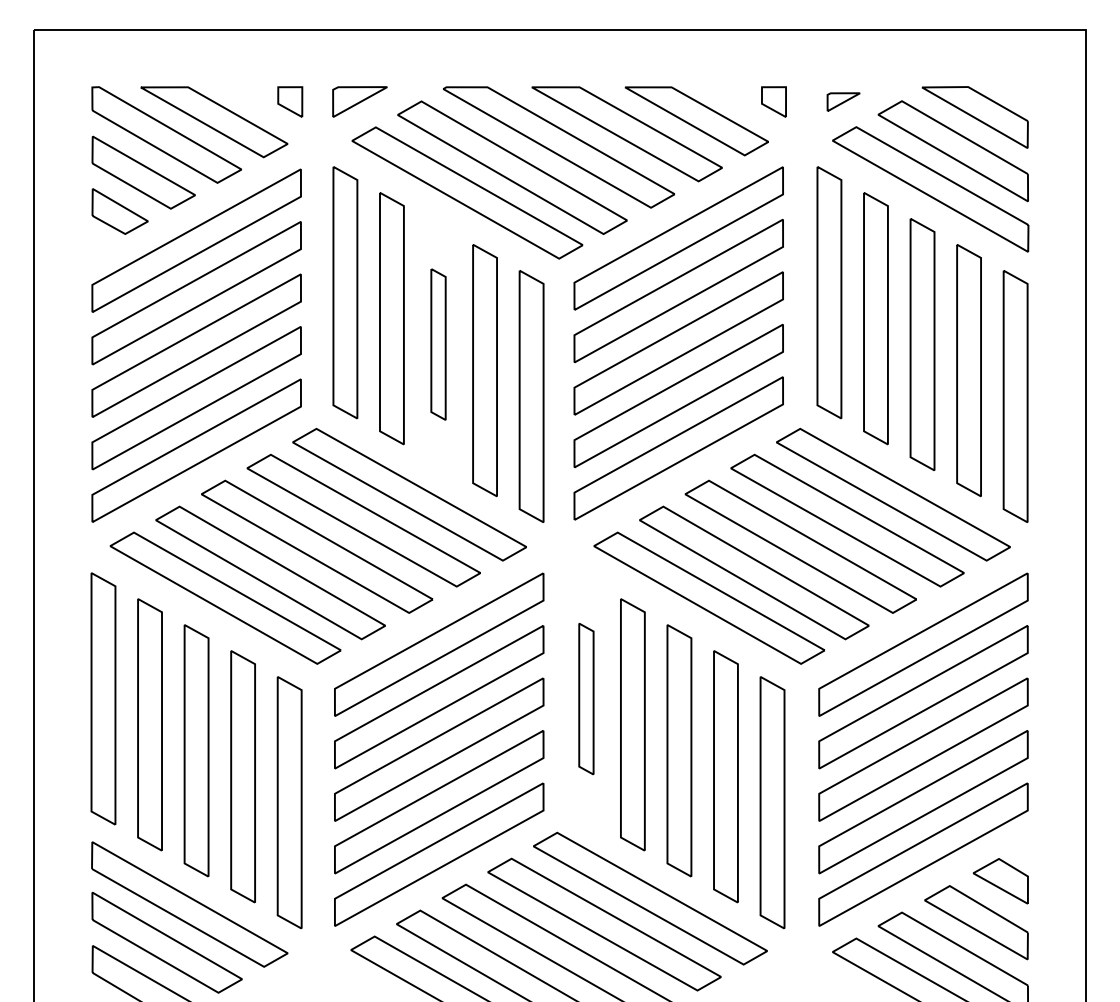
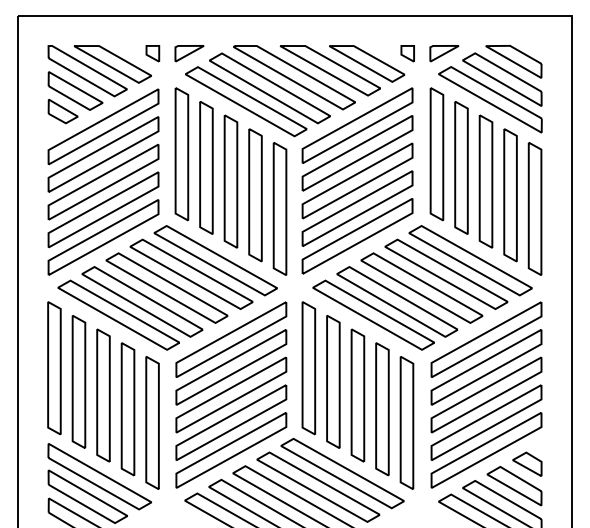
part: (843, 101) -> (444, 53), size x1.67
part: (437, 344) -> (230, 181), size x1.67
part: (585, 699) -> (308, 368), size x1.67

